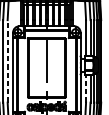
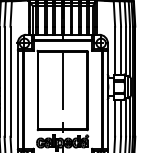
line: (7, 61) -> (10, 81), dashed -> solid
line: (86, 88) -> (115, 118), dashed -> solid

